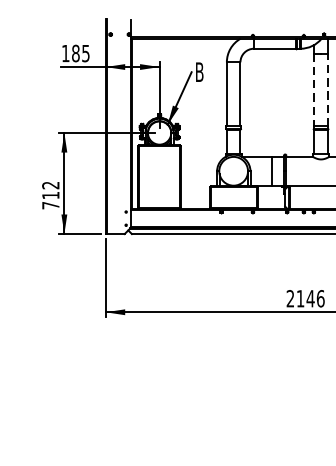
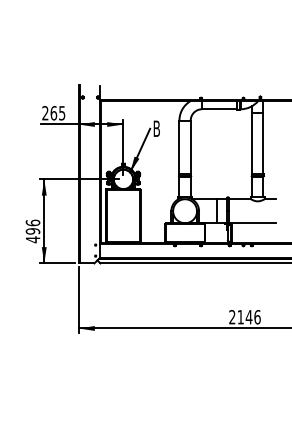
text: (70, 53) -> (49, 113), 185 -> 265
line: (327, 89) -> (263, 143), dashed -> solid
line: (314, 91) -> (252, 144), dashed -> solid
text: (50, 195) -> (32, 231), 712 -> 496

